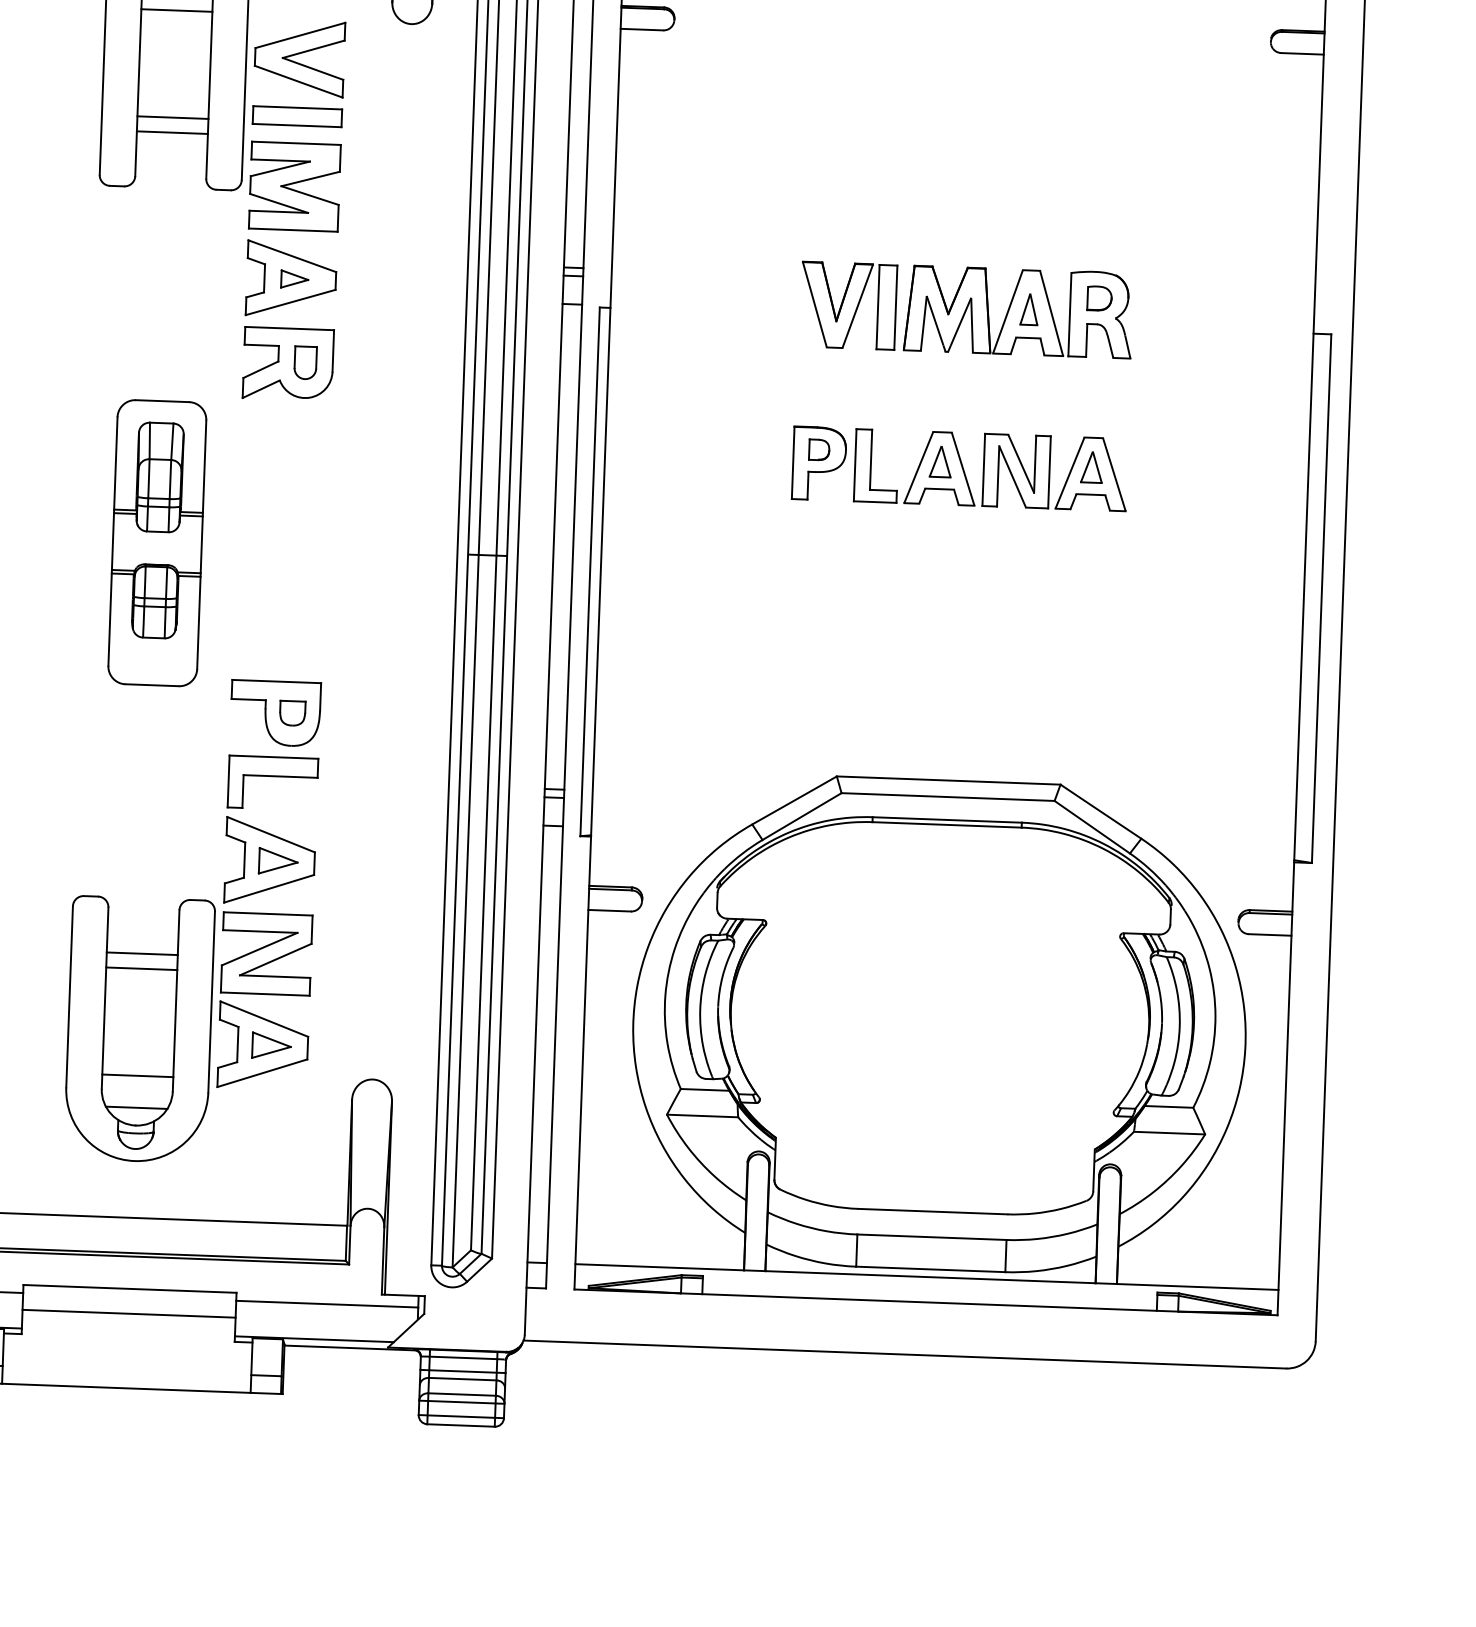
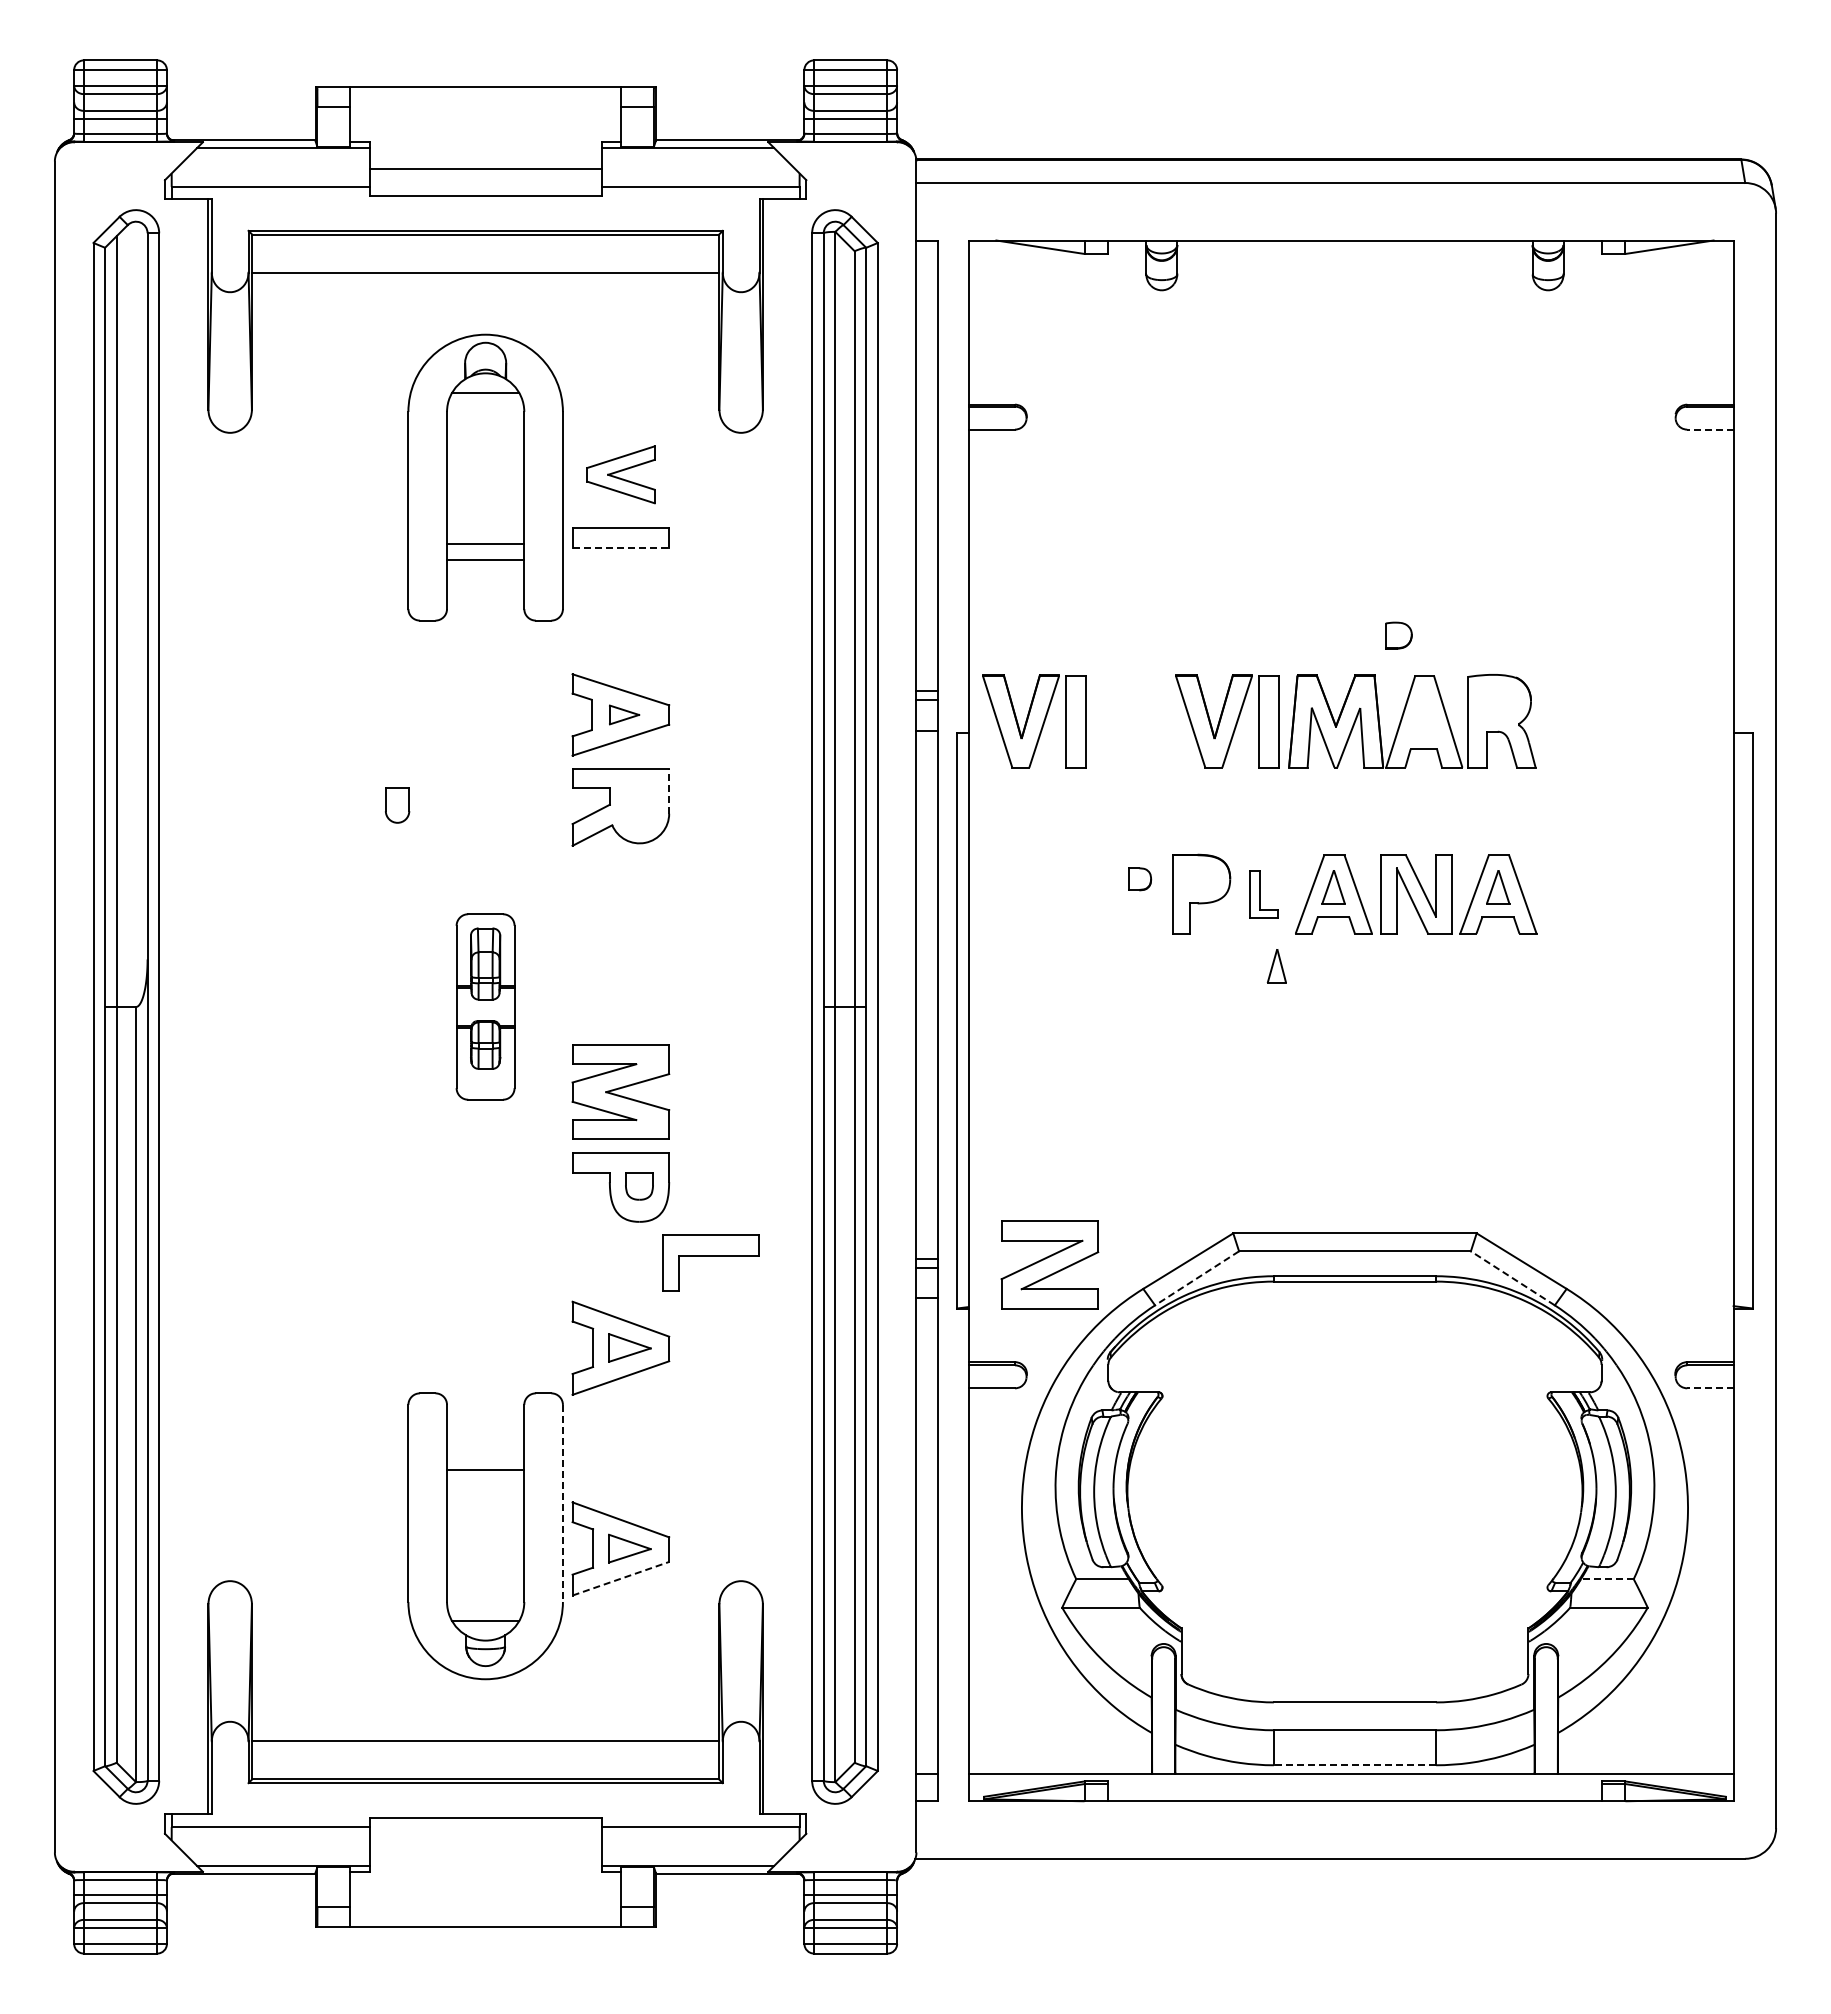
line: (176, 10) -> (485, 427), removed
line: (1301, 53) -> (1709, 429), solid -> dashed
part: (299, 58) -> (620, 474), size x0.7
line: (297, 125) -> (621, 547), solid -> dashed
part: (294, 186) -> (620, 1091), moved
part: (1099, 298) -> (1398, 635), moved
part: (671, 299) -> (1034, 721), added
part: (1029, 309) -> (1276, 966), moved
line: (333, 351) -> (669, 791), solid -> dashed
part: (305, 363) -> (397, 805), moved
part: (819, 450) -> (1140, 879), moved
part: (876, 466) -> (1263, 894), size x0.6
part: (157, 542) -> (485, 1006), size x0.6
part: (272, 782) -> (710, 1262), moved
line: (802, 816) -> (1197, 1278), solid -> dashed
line: (1091, 827) -> (1512, 1278), solid -> dashed
line: (1269, 935) -> (1709, 1388), solid -> dashed
line: (142, 953) -> (485, 1453), removed
part: (266, 953) -> (1049, 1264), moved
line: (211, 1002) -> (562, 1503), solid -> dashed
line: (262, 1073) -> (621, 1578), solid -> dashed
line: (137, 1075) -> (485, 1586), removed
line: (1168, 1107) -> (1606, 1579), solid -> dashed
line: (930, 1269) -> (1354, 1765), solid -> dashed
line: (128, 1313) -> (485, 1845), removed

